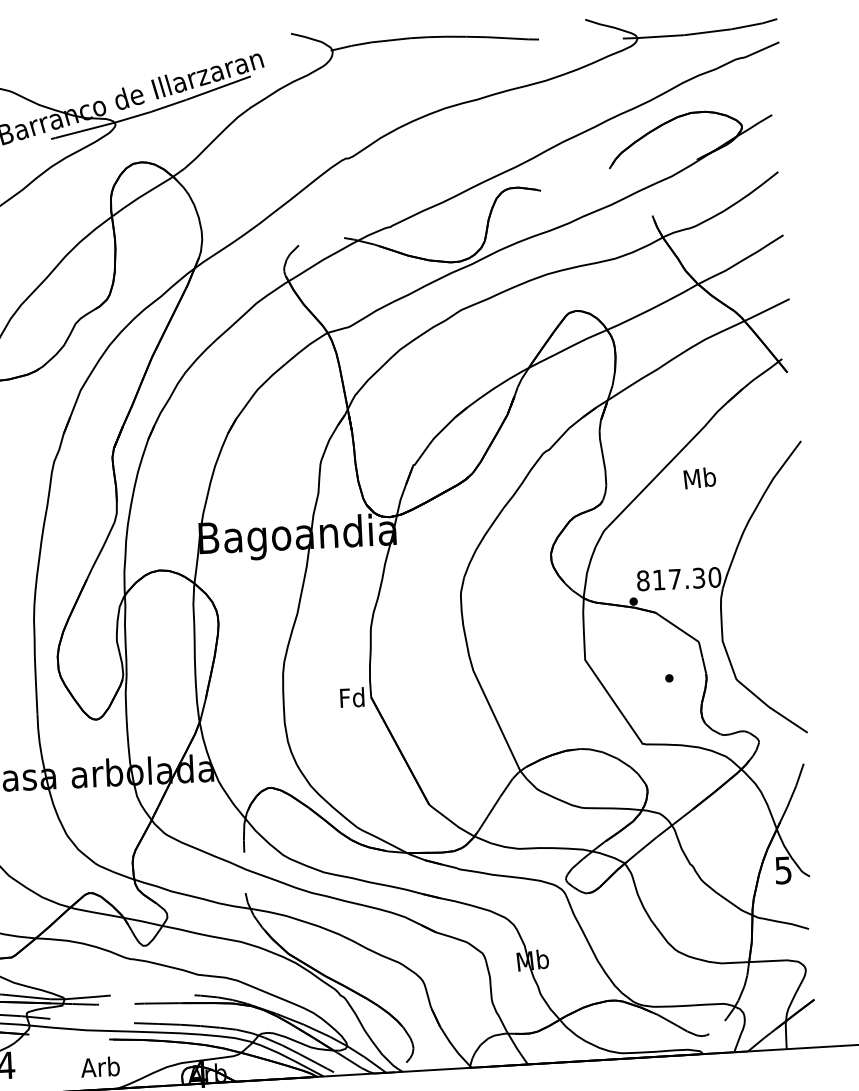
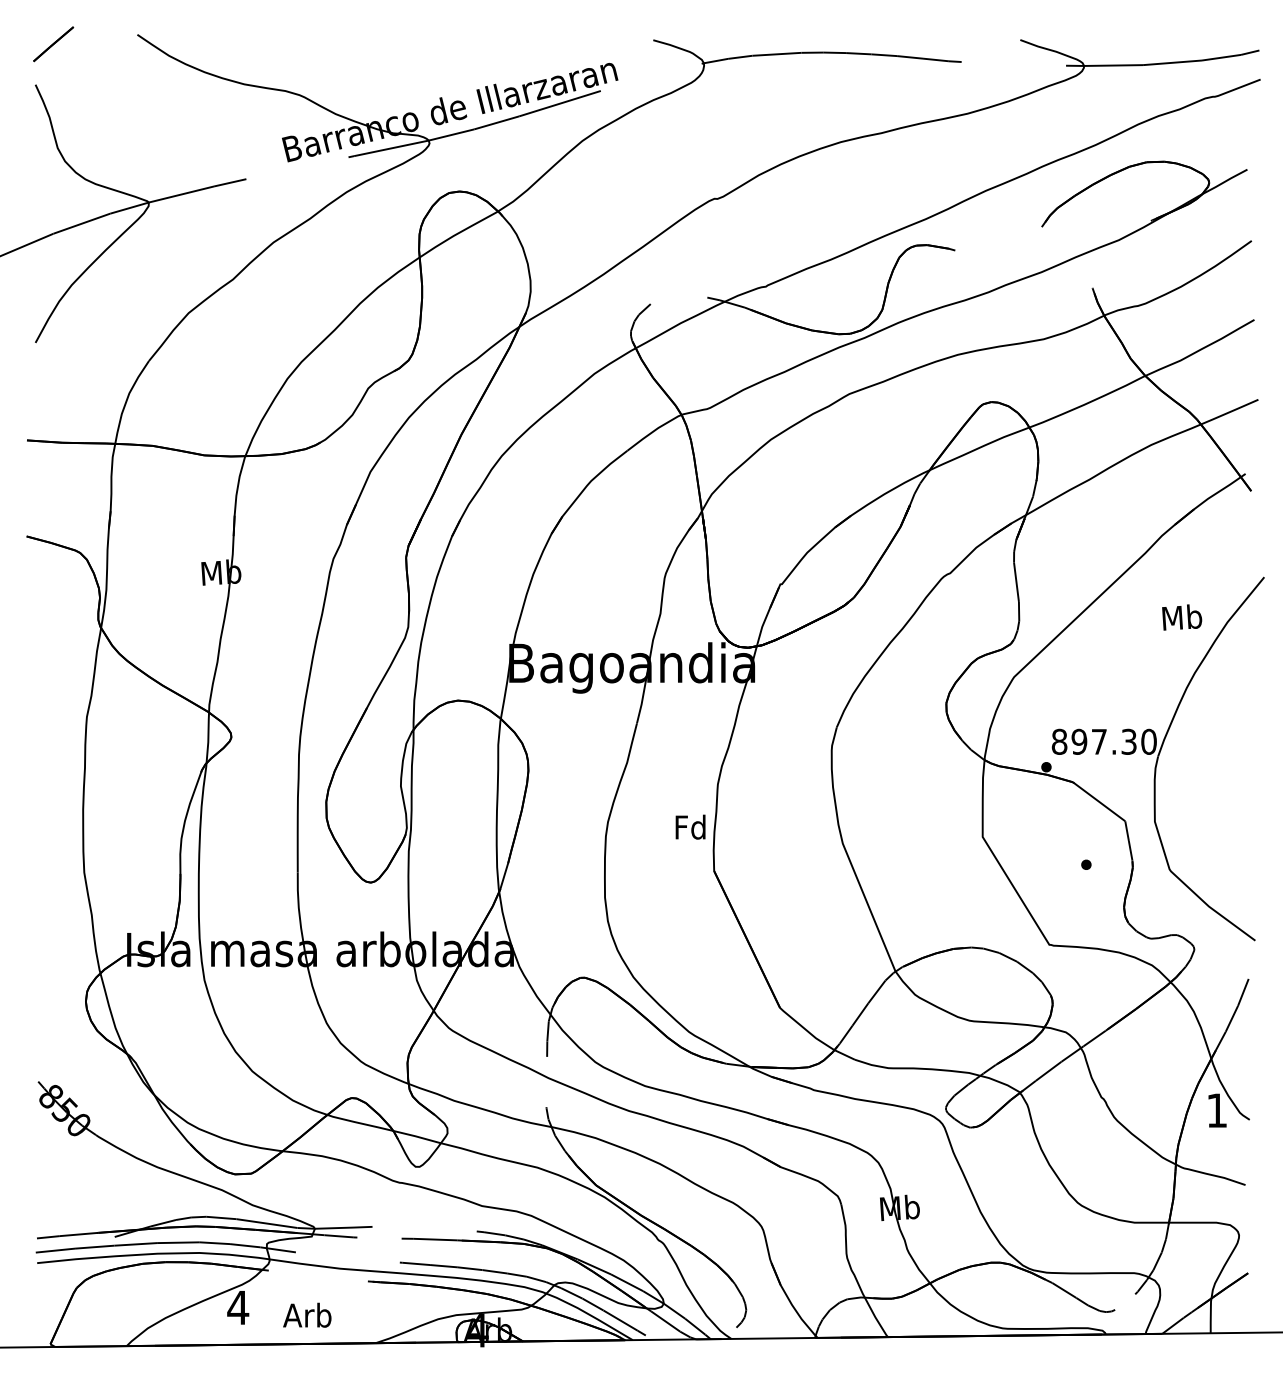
text: (700, 478) -> (1182, 617), moved
text: (659, 579) -> (1079, 741), 817.30 -> 897.30
text: (352, 697) -> (690, 826), moved
text: (782, 870) -> (1216, 1110), 5 -> 1
text: (100, 1066) -> (307, 1314), moved

